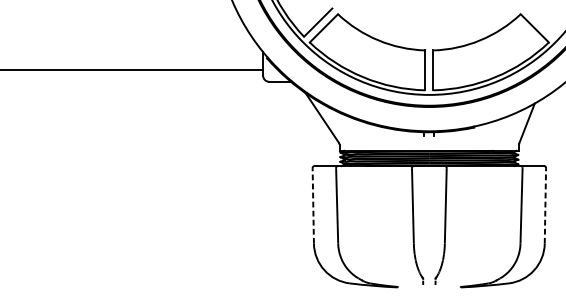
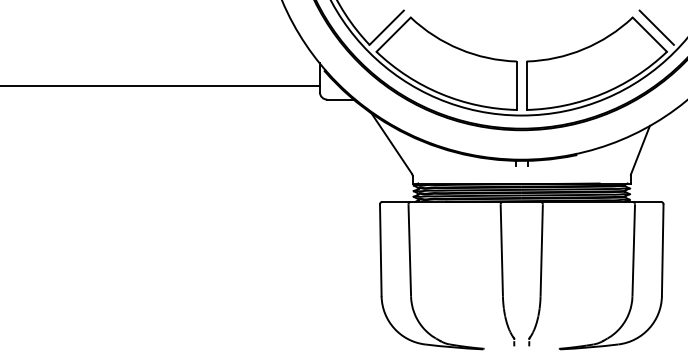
line: (540, 22) -> (656, 27), added
line: (313, 206) -> (380, 250), dashed -> solid
line: (545, 206) -> (662, 250), dashed -> solid

